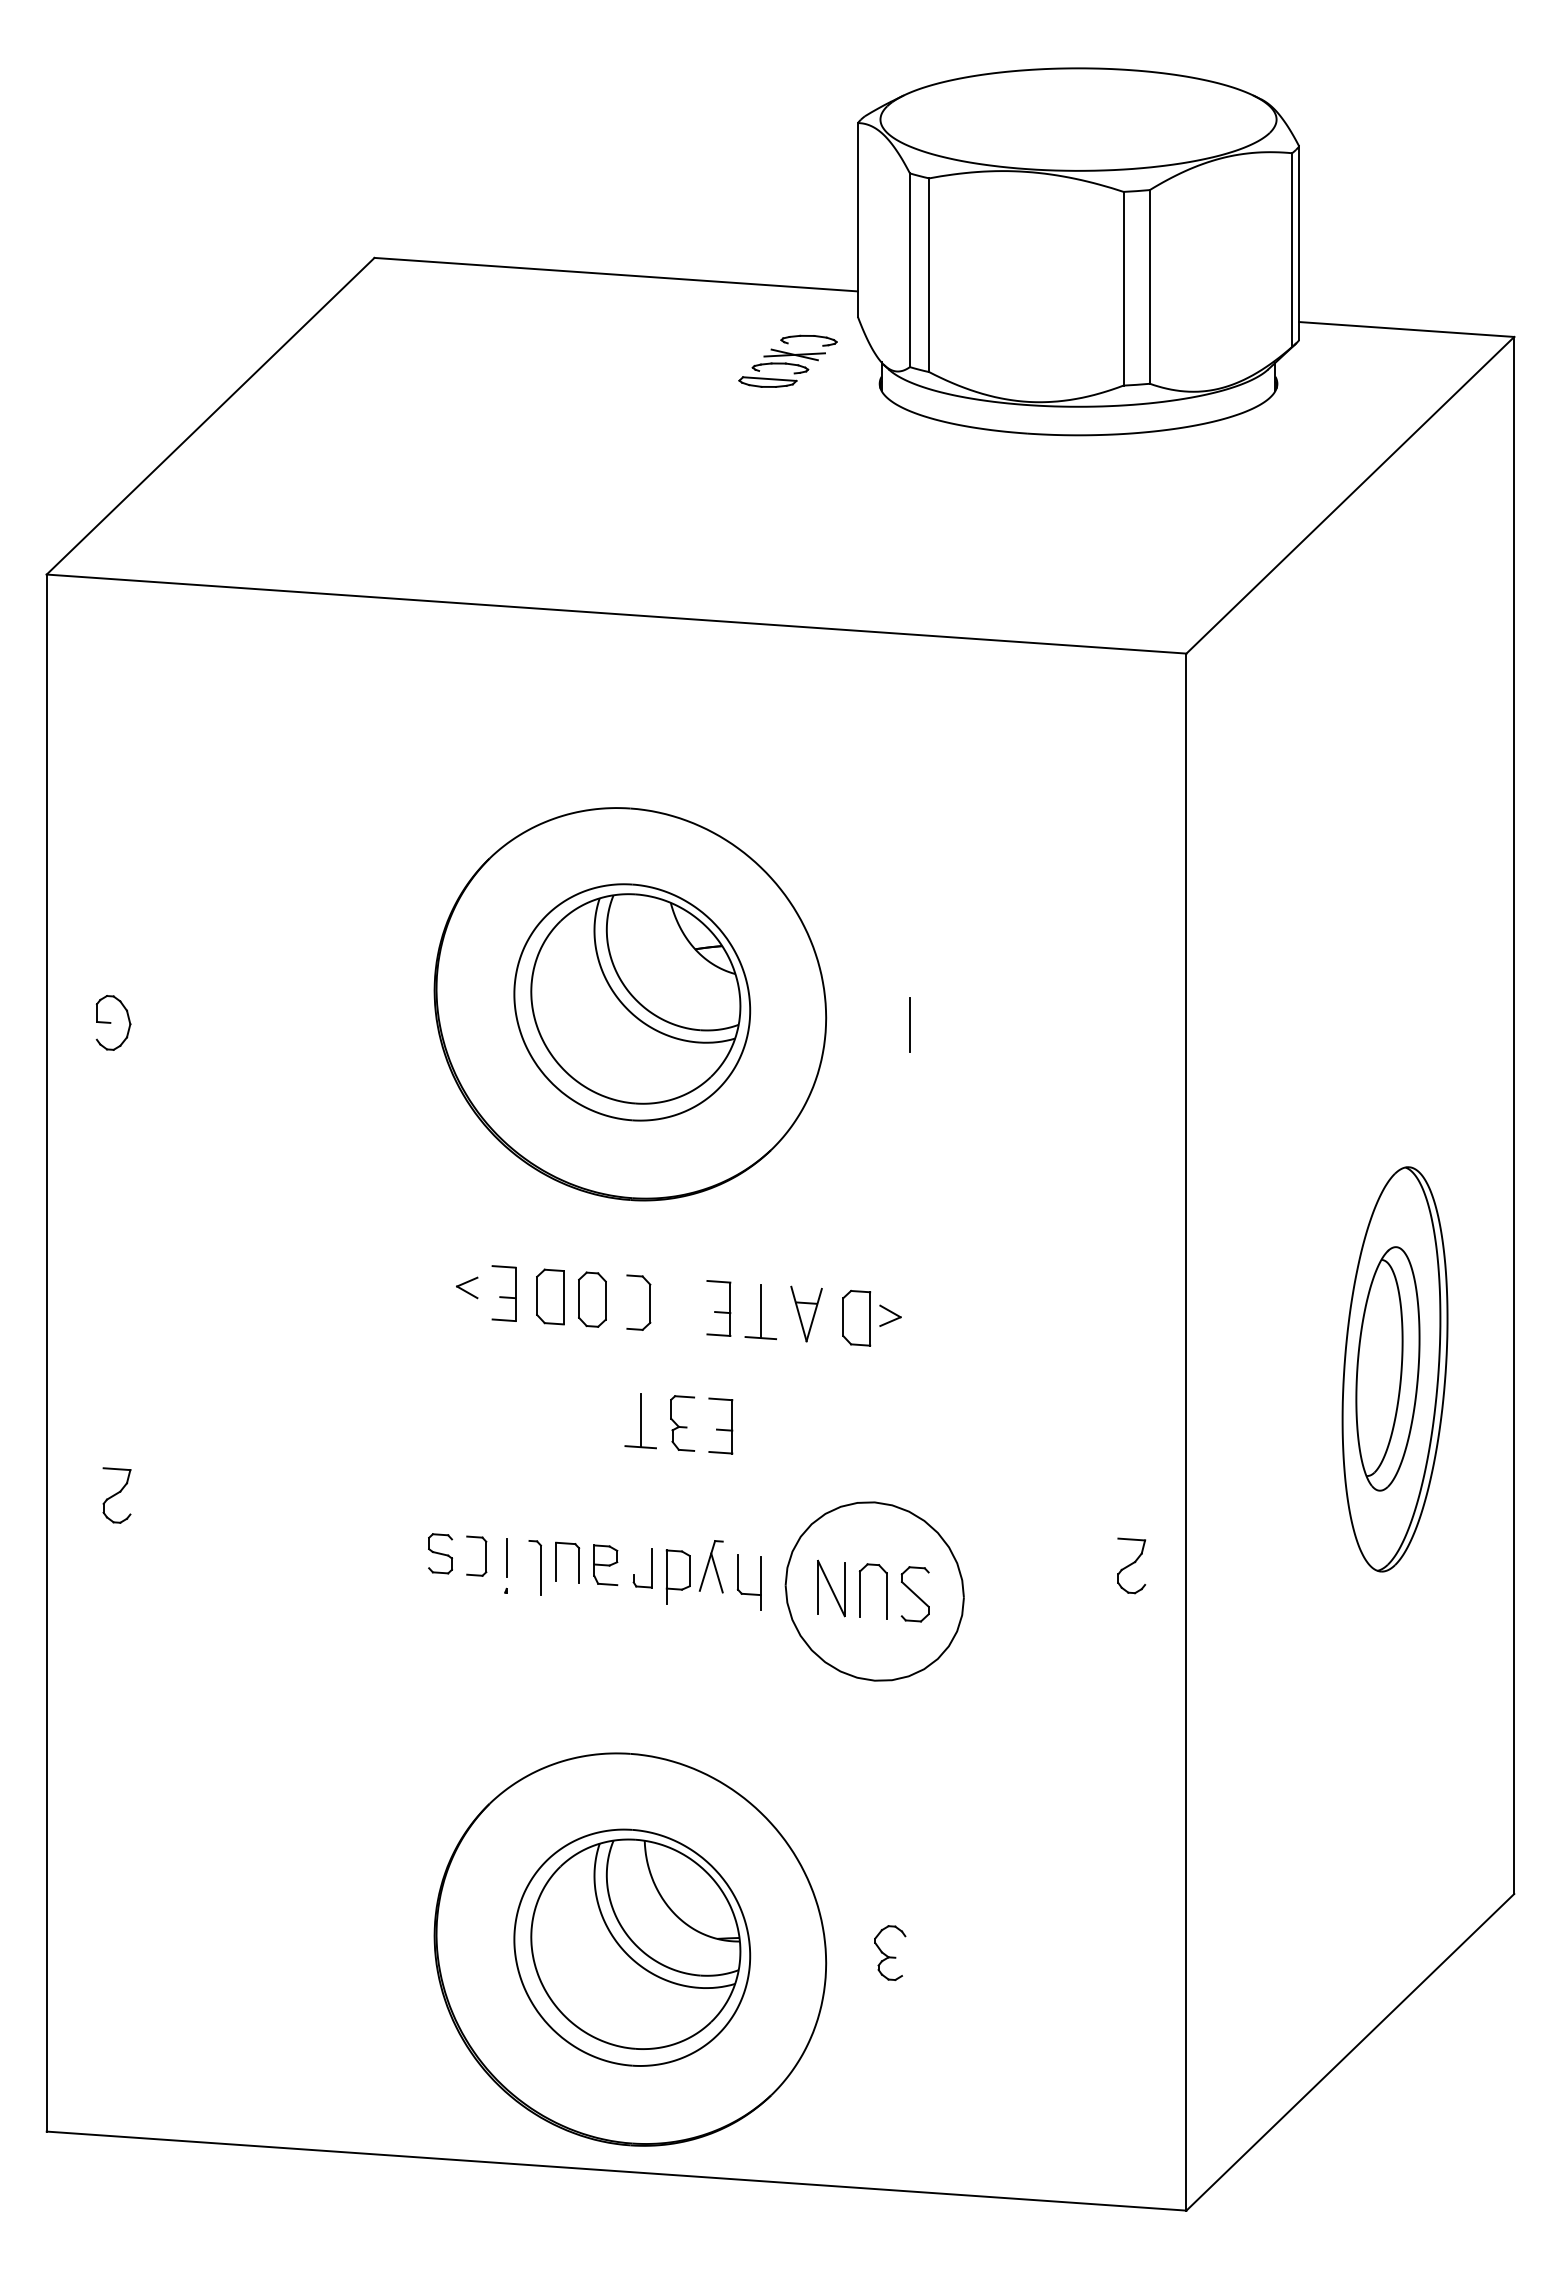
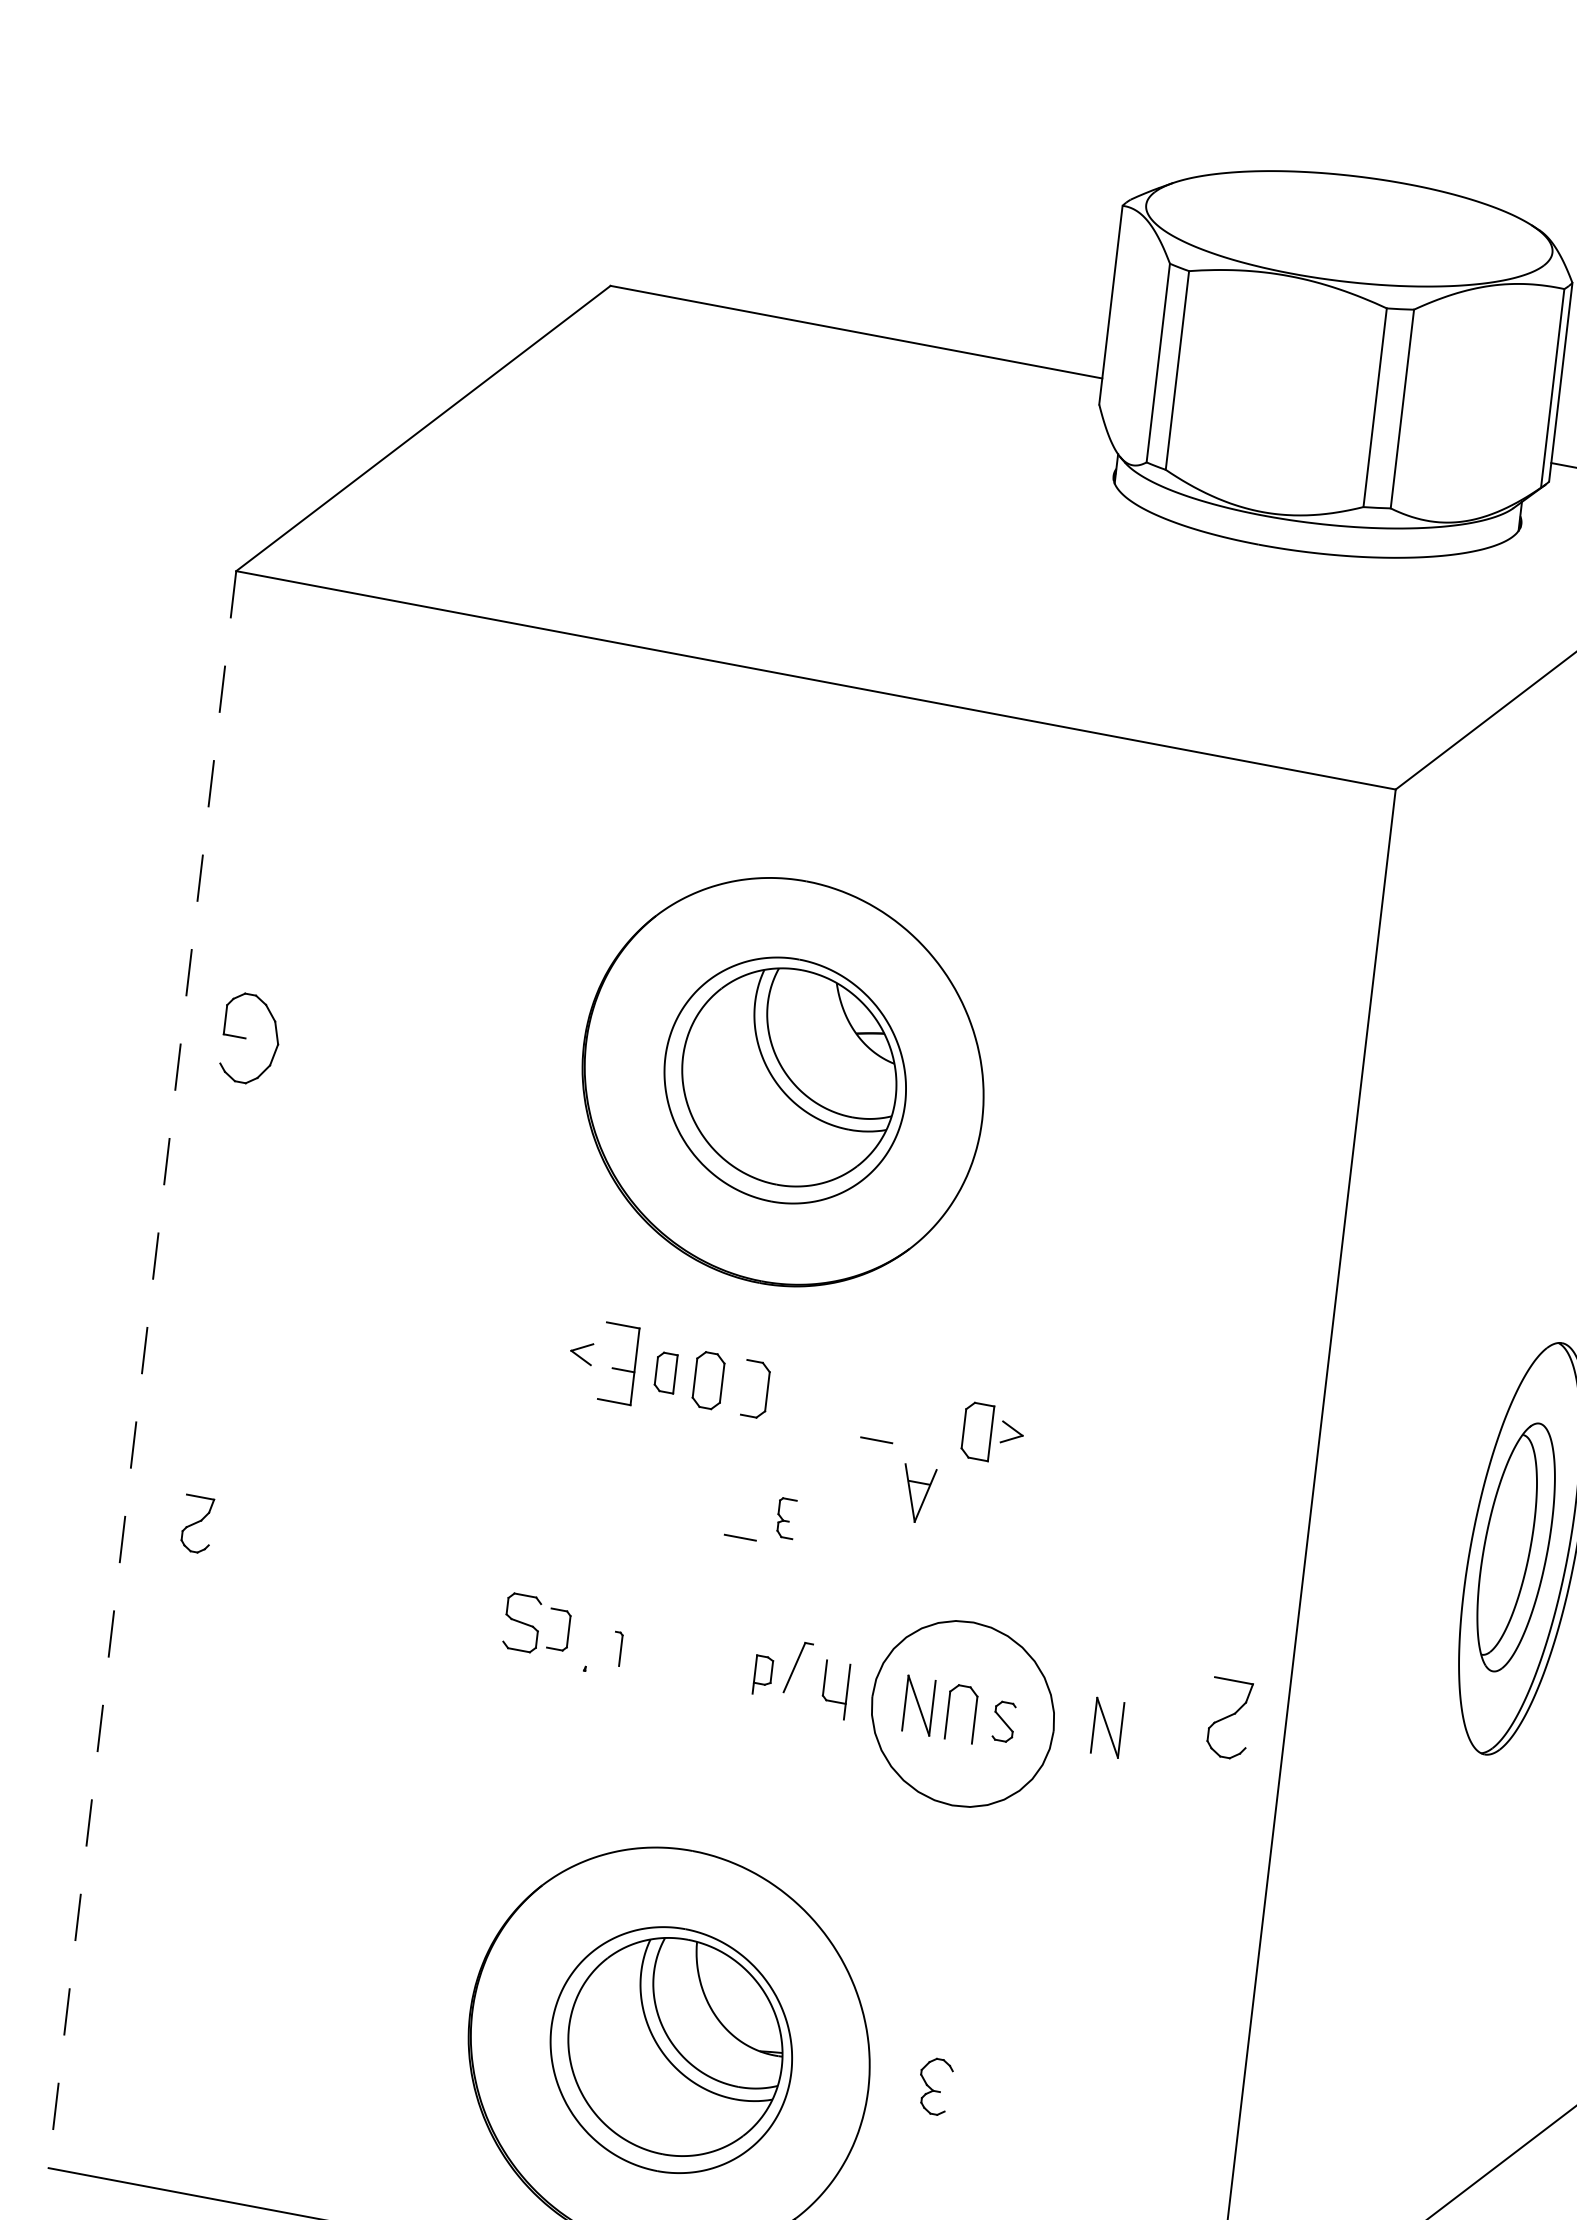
part: (787, 360) -> (1021, 440), removed
part: (113, 1022) -> (250, 1038), size x1.6
line: (909, 1024) -> (1066, 1136), removed
part: (503, 1293) -> (618, 1363), size x1.4
part: (550, 1296) -> (665, 1372), size x0.7
part: (718, 1308) -> (836, 1404), removed
line: (760, 1311) -> (879, 1412), removed
part: (806, 1313) -> (917, 1493), moved
line: (46, 1353) -> (142, 1370), solid -> dashed
line: (640, 1420) -> (743, 1510), removed
part: (682, 1423) -> (786, 1518), size x0.7
part: (720, 1425) -> (824, 1525), removed
part: (440, 1553) -> (522, 1622), size x1.4
line: (506, 1558) -> (589, 1635), removed
part: (556, 1562) -> (640, 1645), removed
part: (605, 1564) -> (690, 1653), removed
part: (1131, 1565) -> (1229, 1718), size x1.4
part: (534, 1567) -> (616, 1648), size x0.6
part: (651, 1568) -> (736, 1663), removed
line: (716, 1572) -> (802, 1675), removed
part: (677, 1576) -> (762, 1674), size x0.7
part: (1015, 1588) -> (1107, 1727), added
part: (914, 1594) -> (1003, 1721), size x0.7

